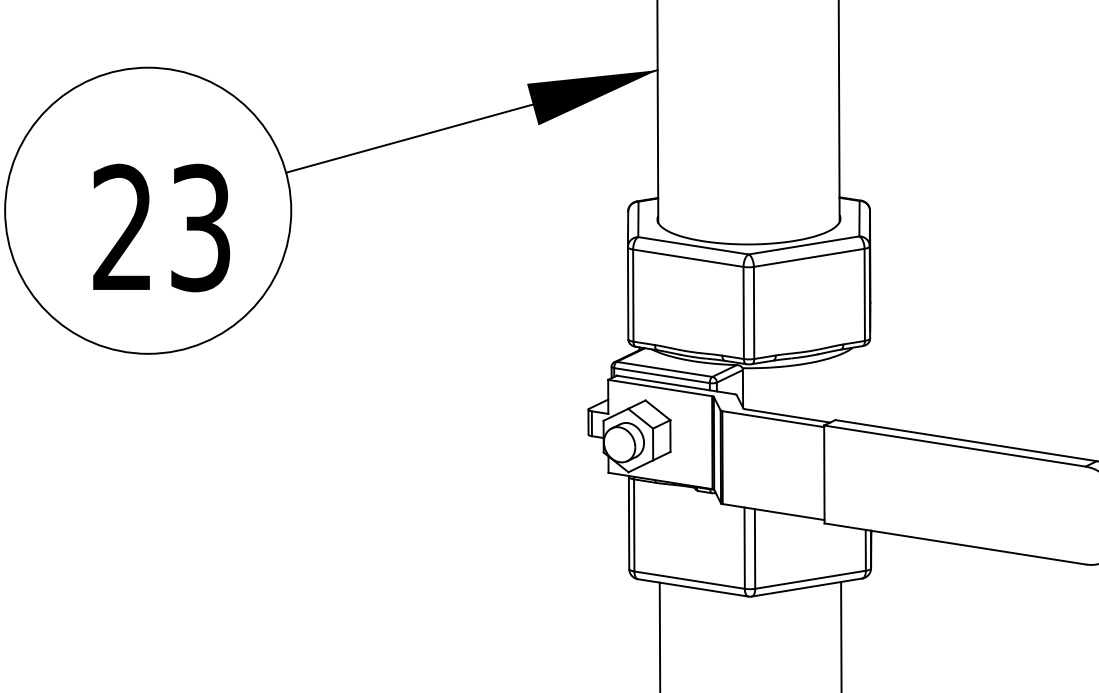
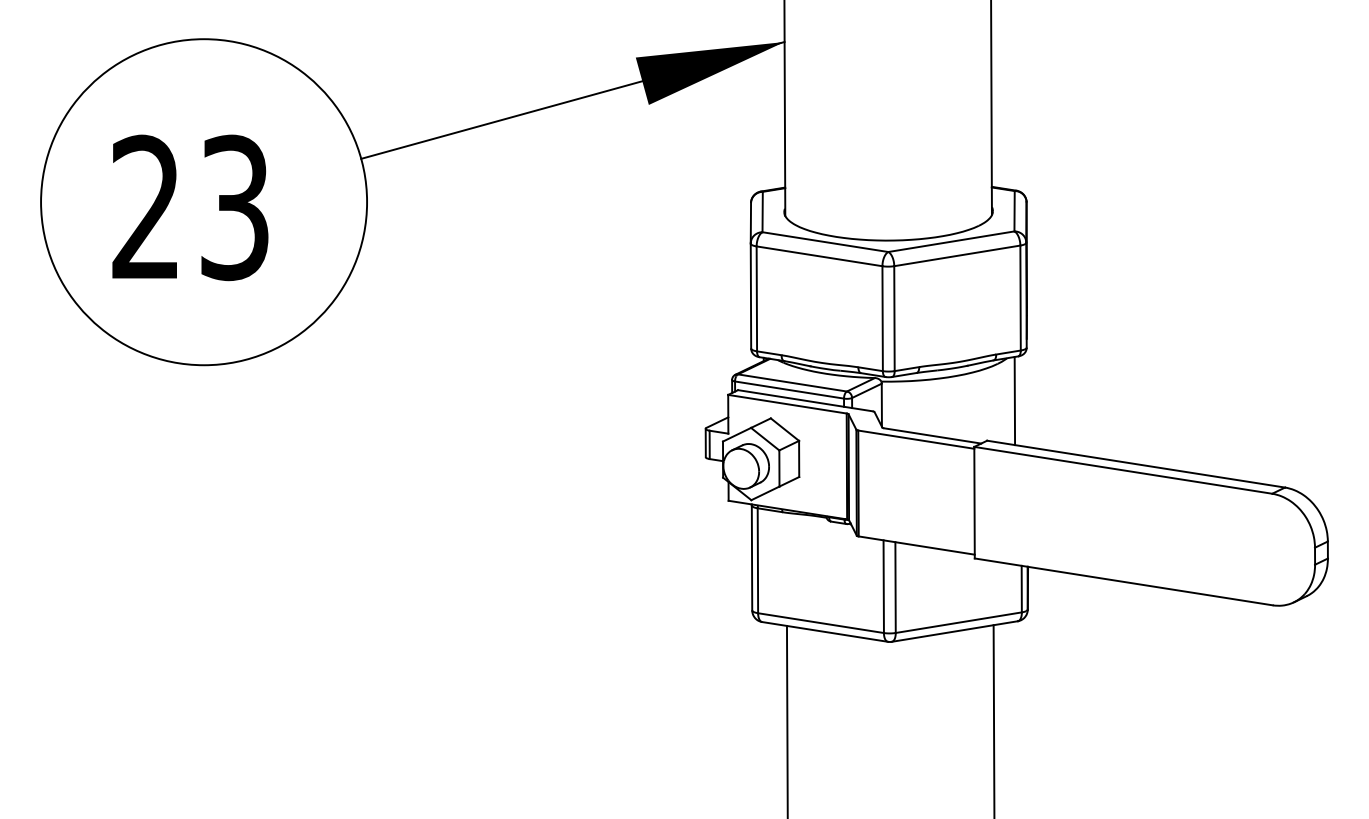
text: (161, 227) -> (190, 207), moved
line: (859, 384) -> (1014, 400), added

